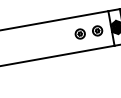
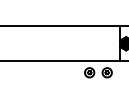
part: (88, 32) -> (98, 72), moved

